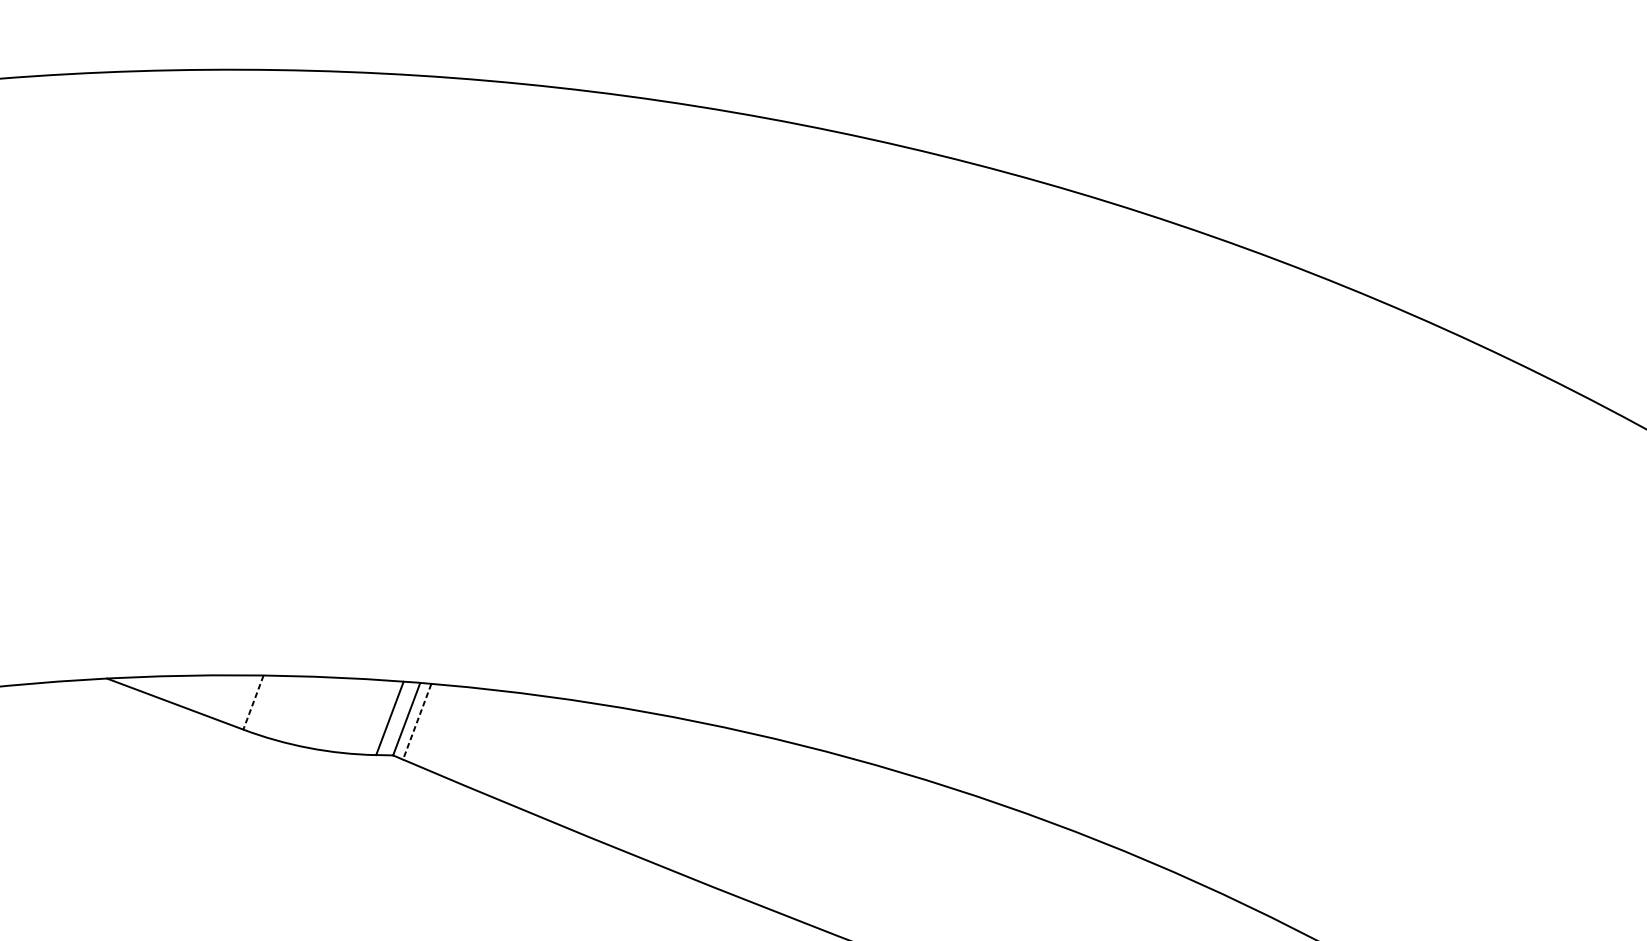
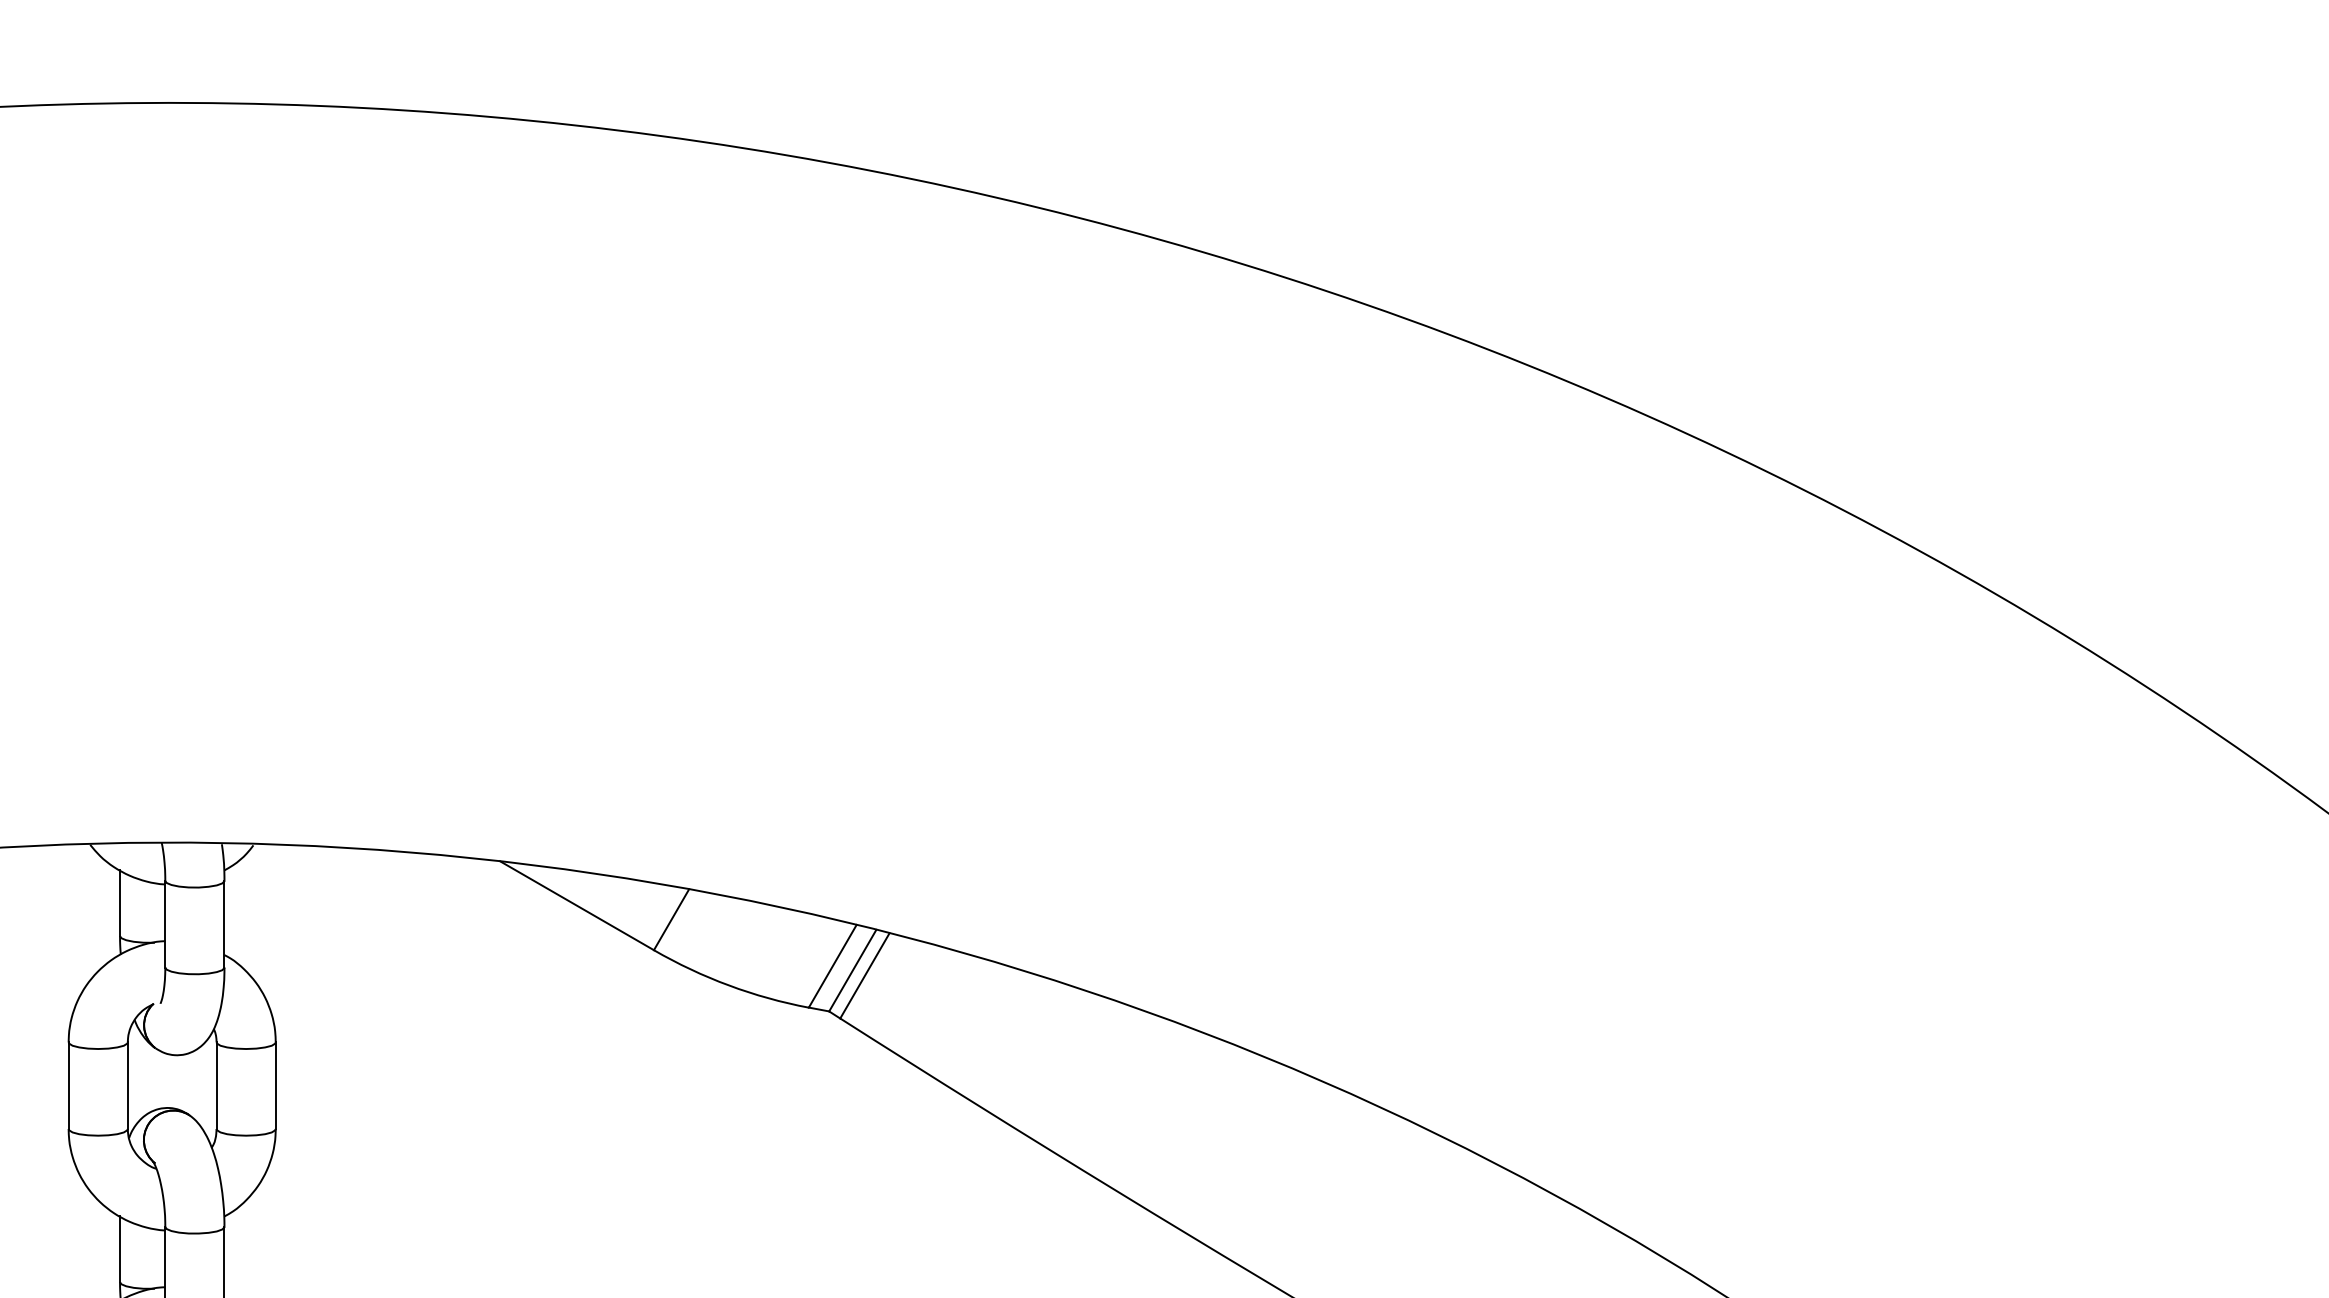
line: (253, 703) -> (671, 920), dashed -> solid
line: (416, 722) -> (864, 976), dashed -> solid

